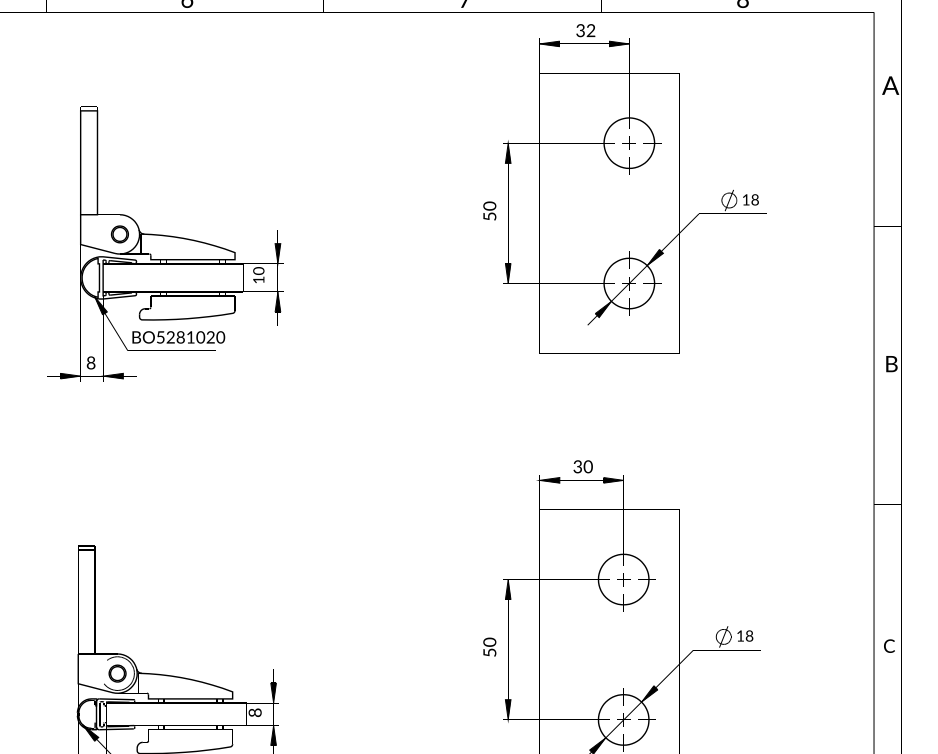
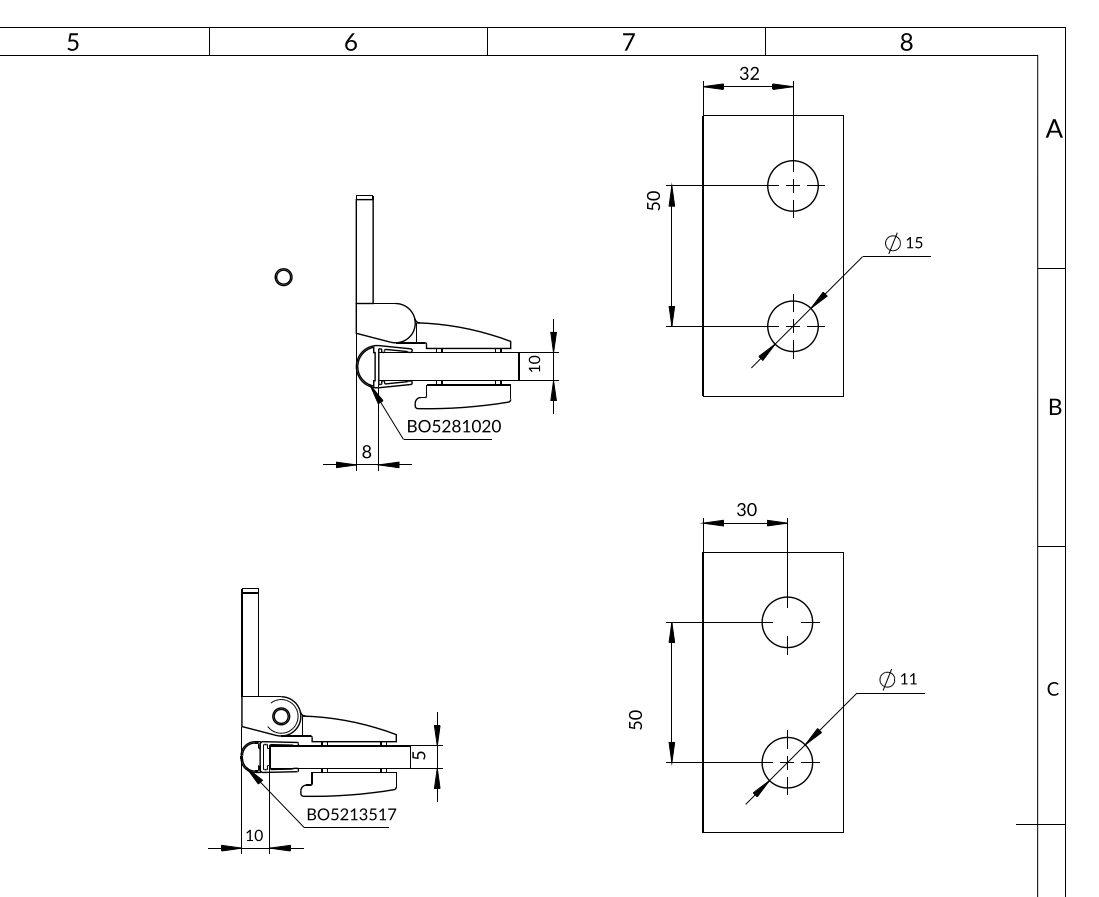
text: (754, 199) -> (918, 242), 18 -> 15
text: (489, 210) -> (653, 200), moved
text: (164, 243) -> (440, 332), moved
part: (622, 578) -> (786, 621), removed
text: (748, 635) -> (912, 678), 18 -> 11
text: (489, 646) -> (635, 719), moved
text: (254, 712) -> (418, 755), 8 -> 5

